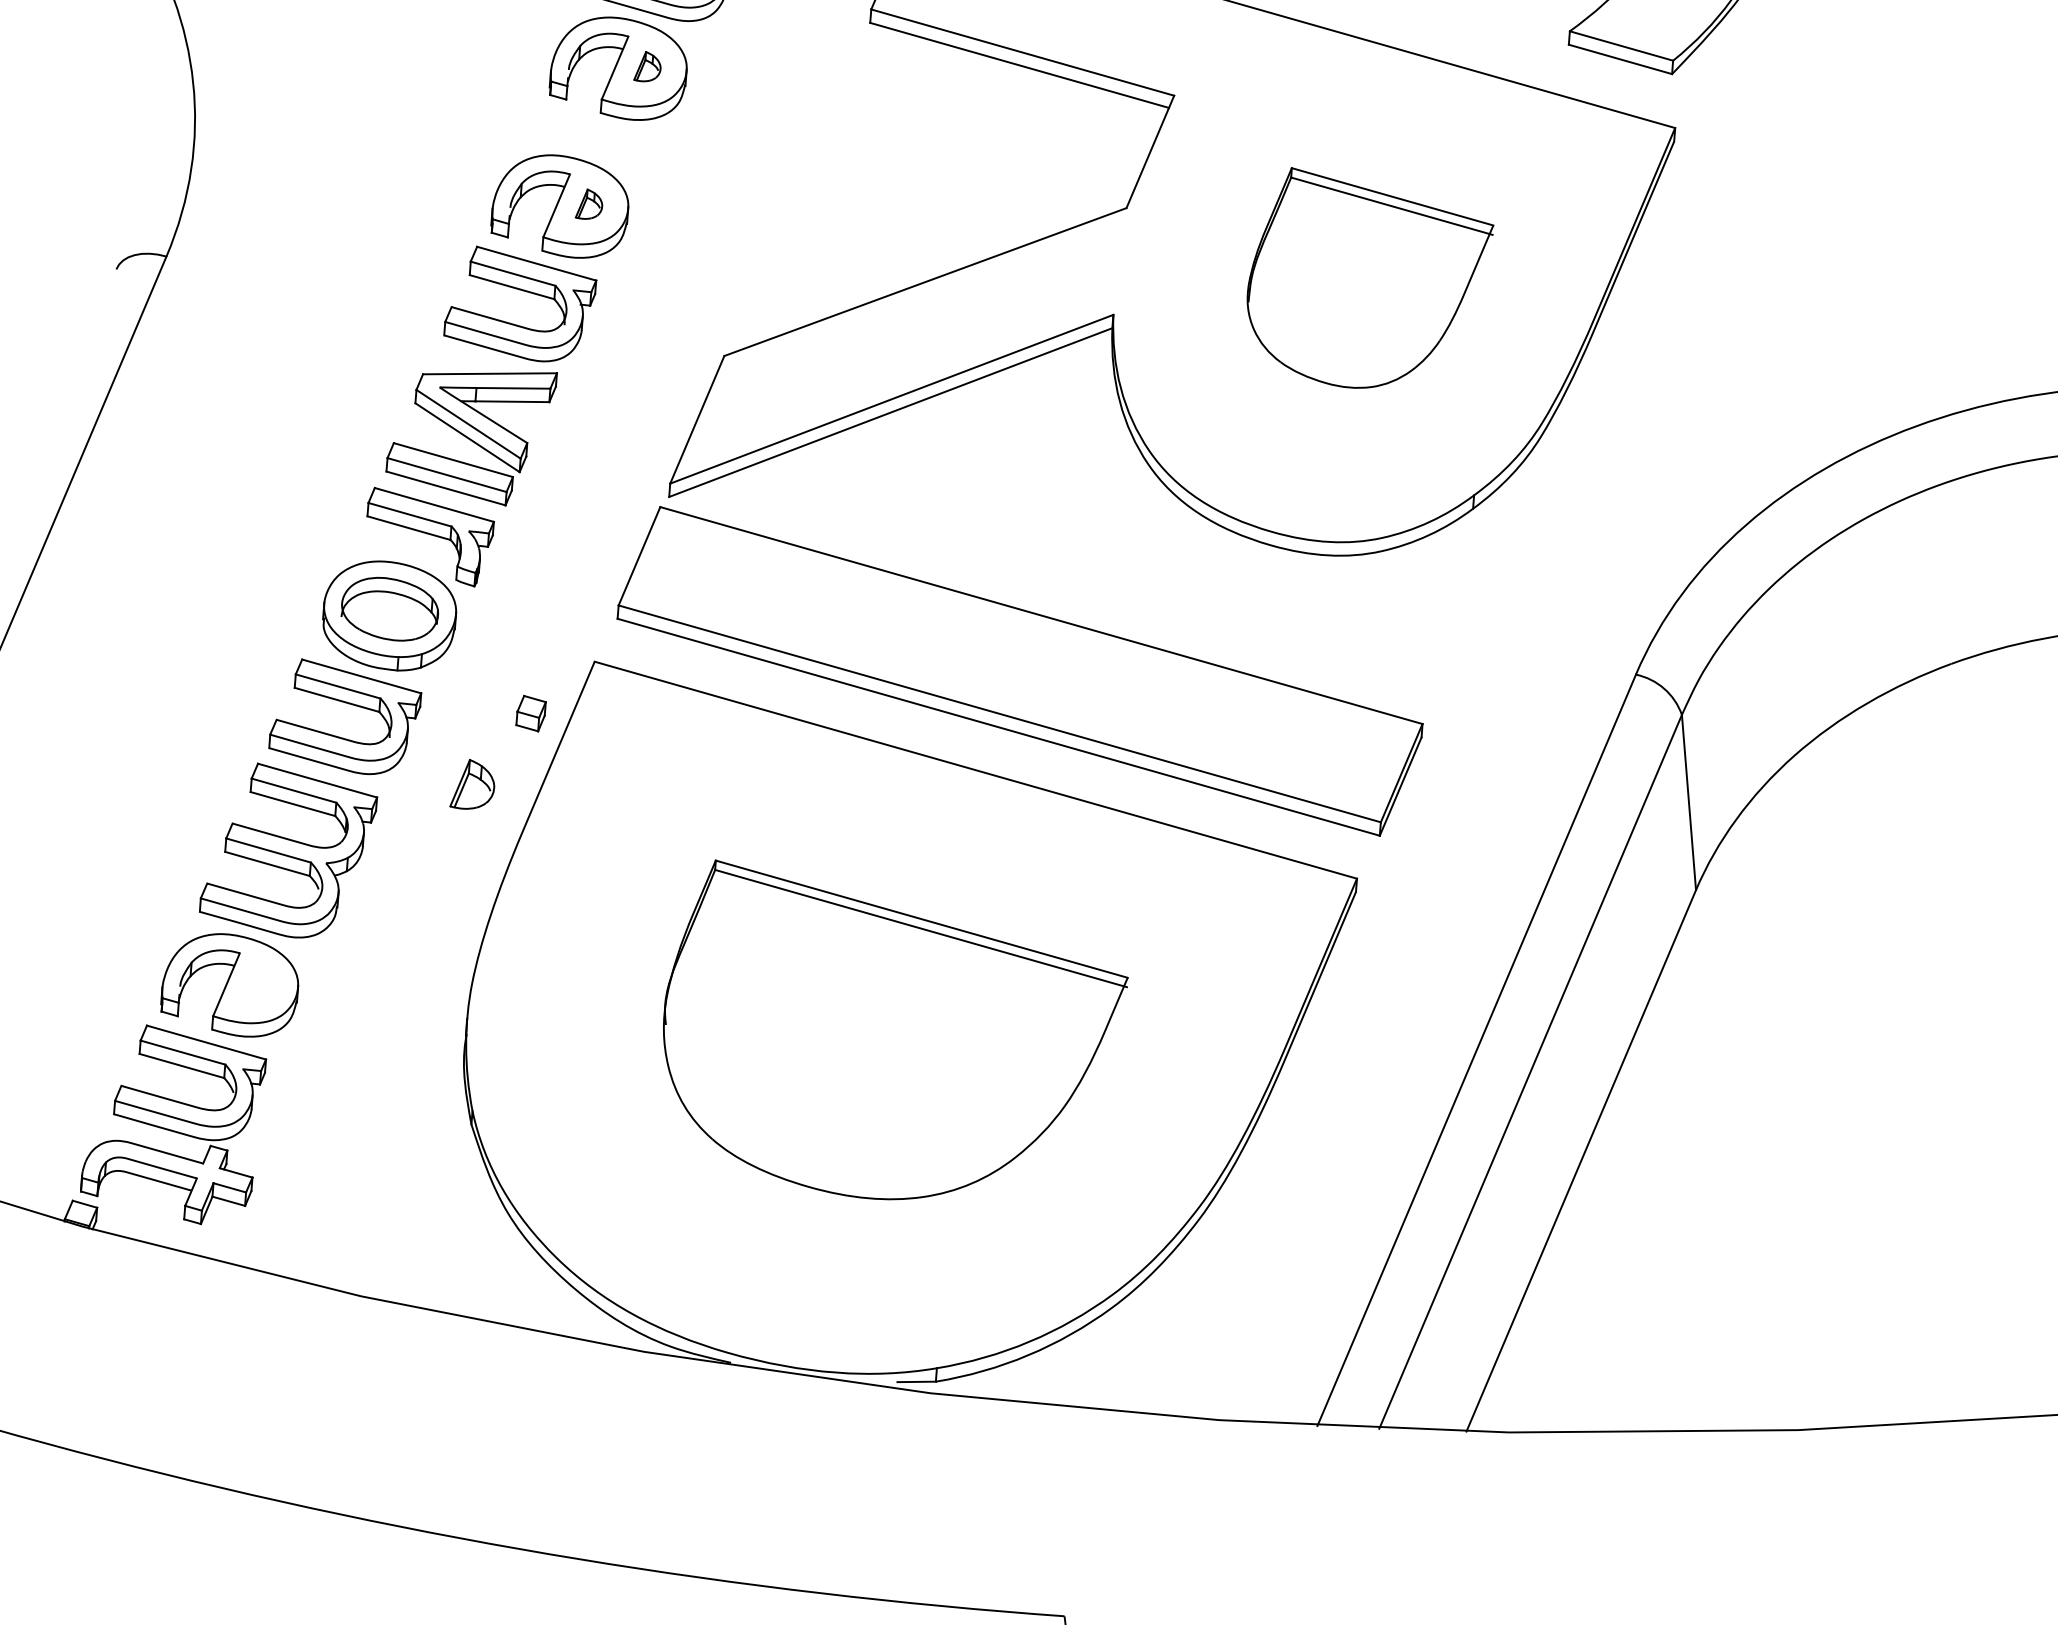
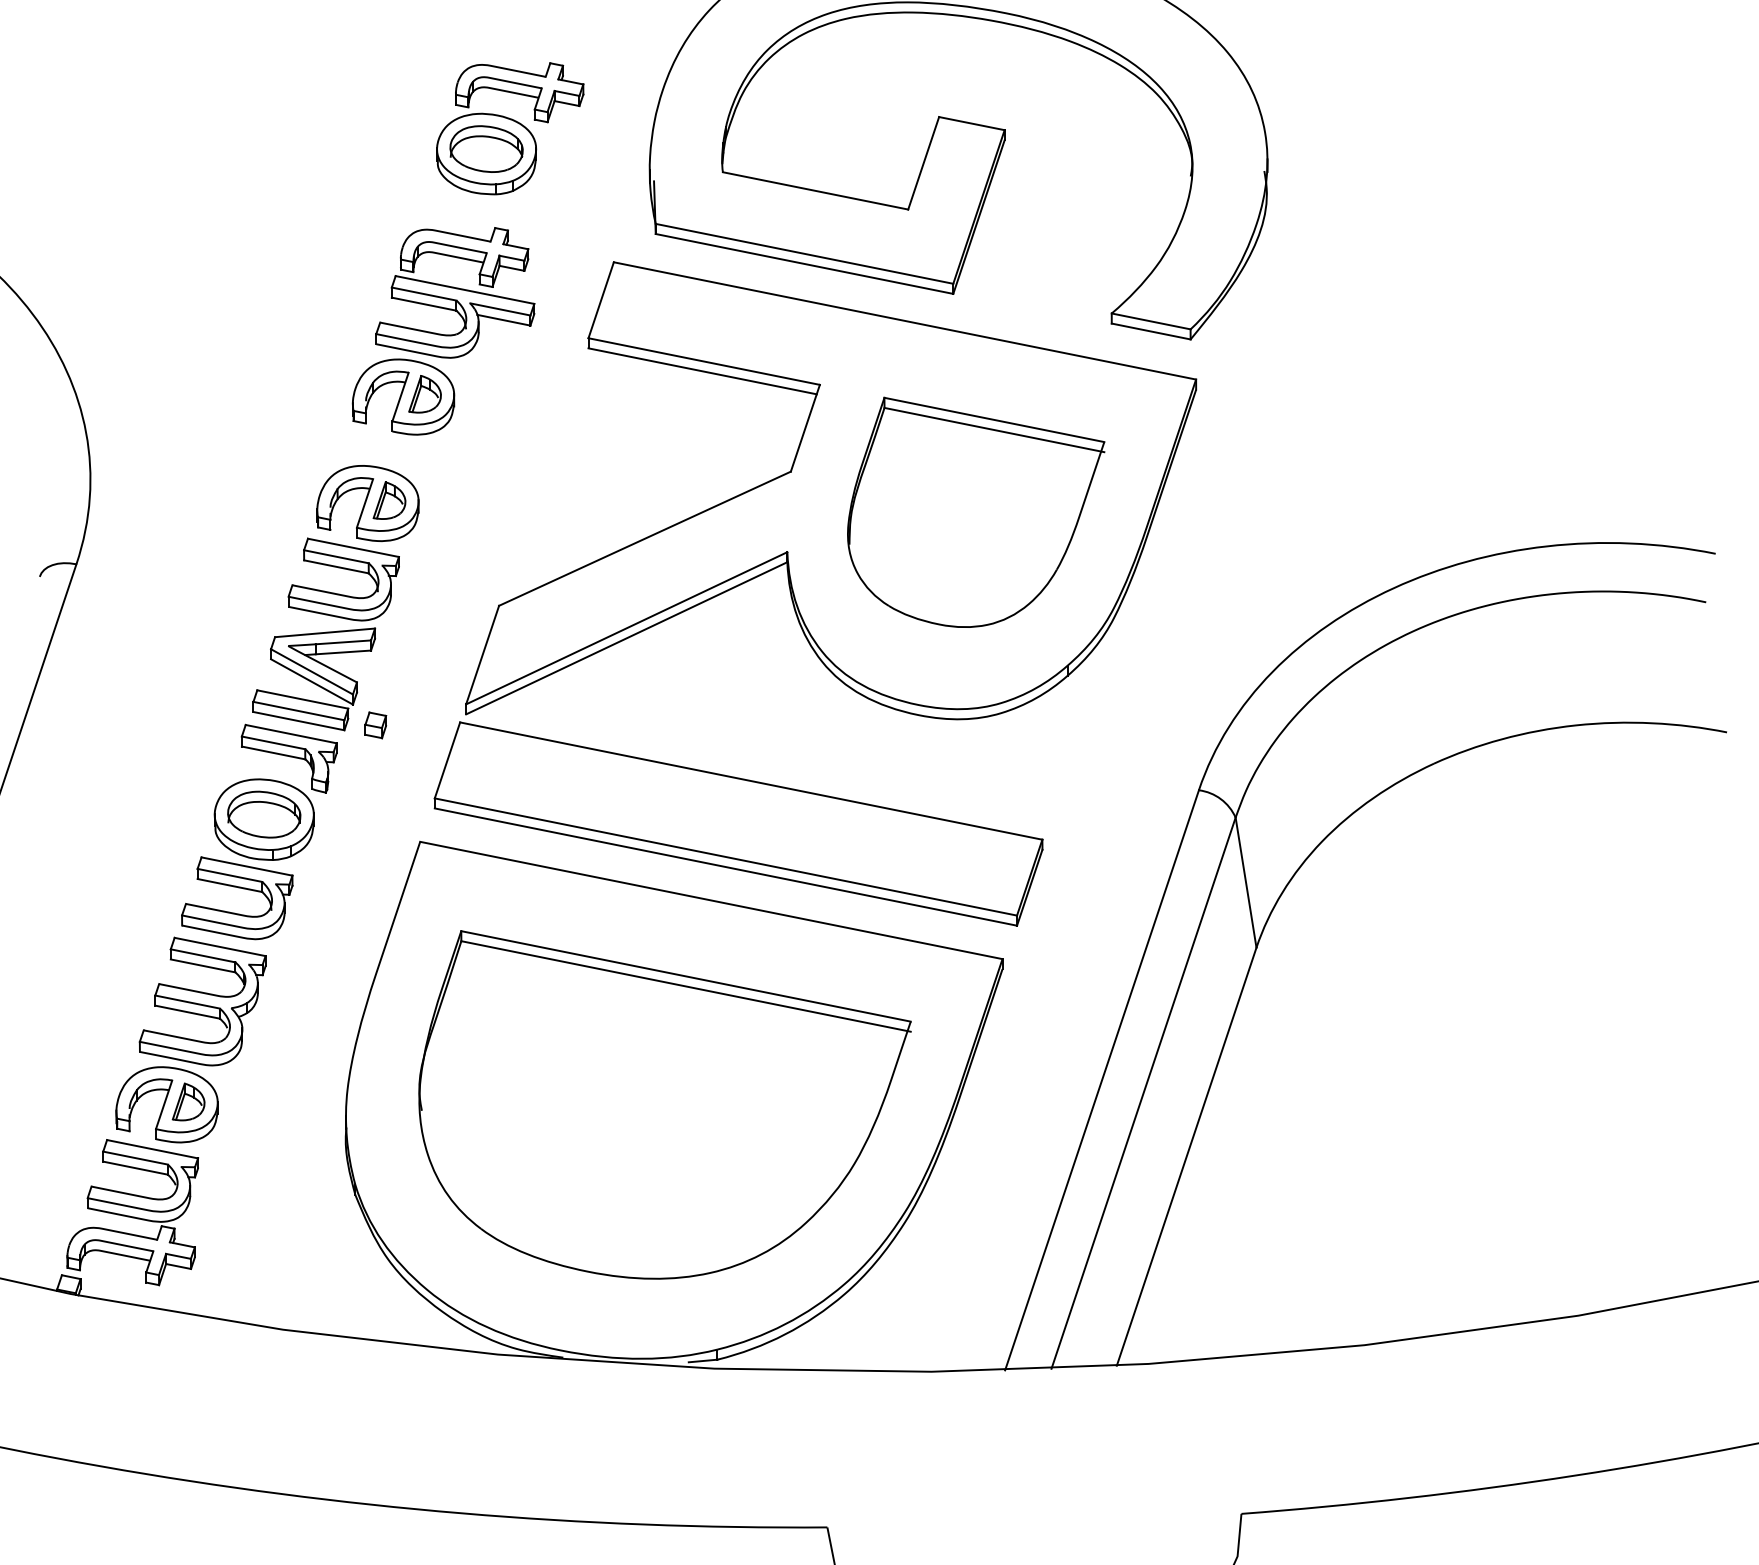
part: (647, 67) -> (424, 394), size x1.67
part: (589, 204) -> (389, 500), size x1.67
part: (1369, 280) -> (976, 511), size x1.43
part: (530, 713) -> (375, 725), moved
part: (473, 784) -> (188, 1101), moved
part: (892, 1036) -> (664, 1104), size x1.43

